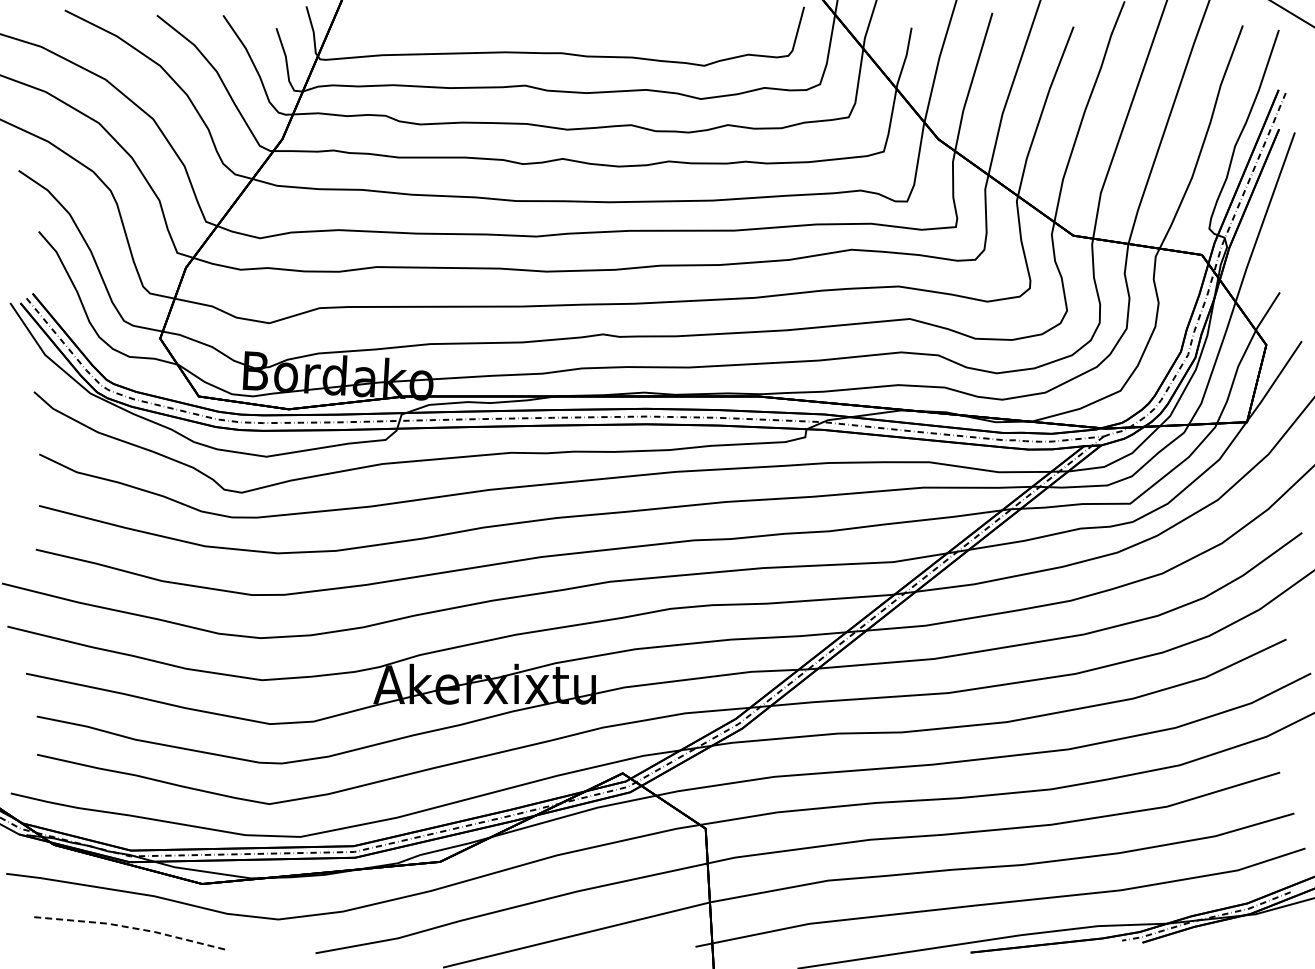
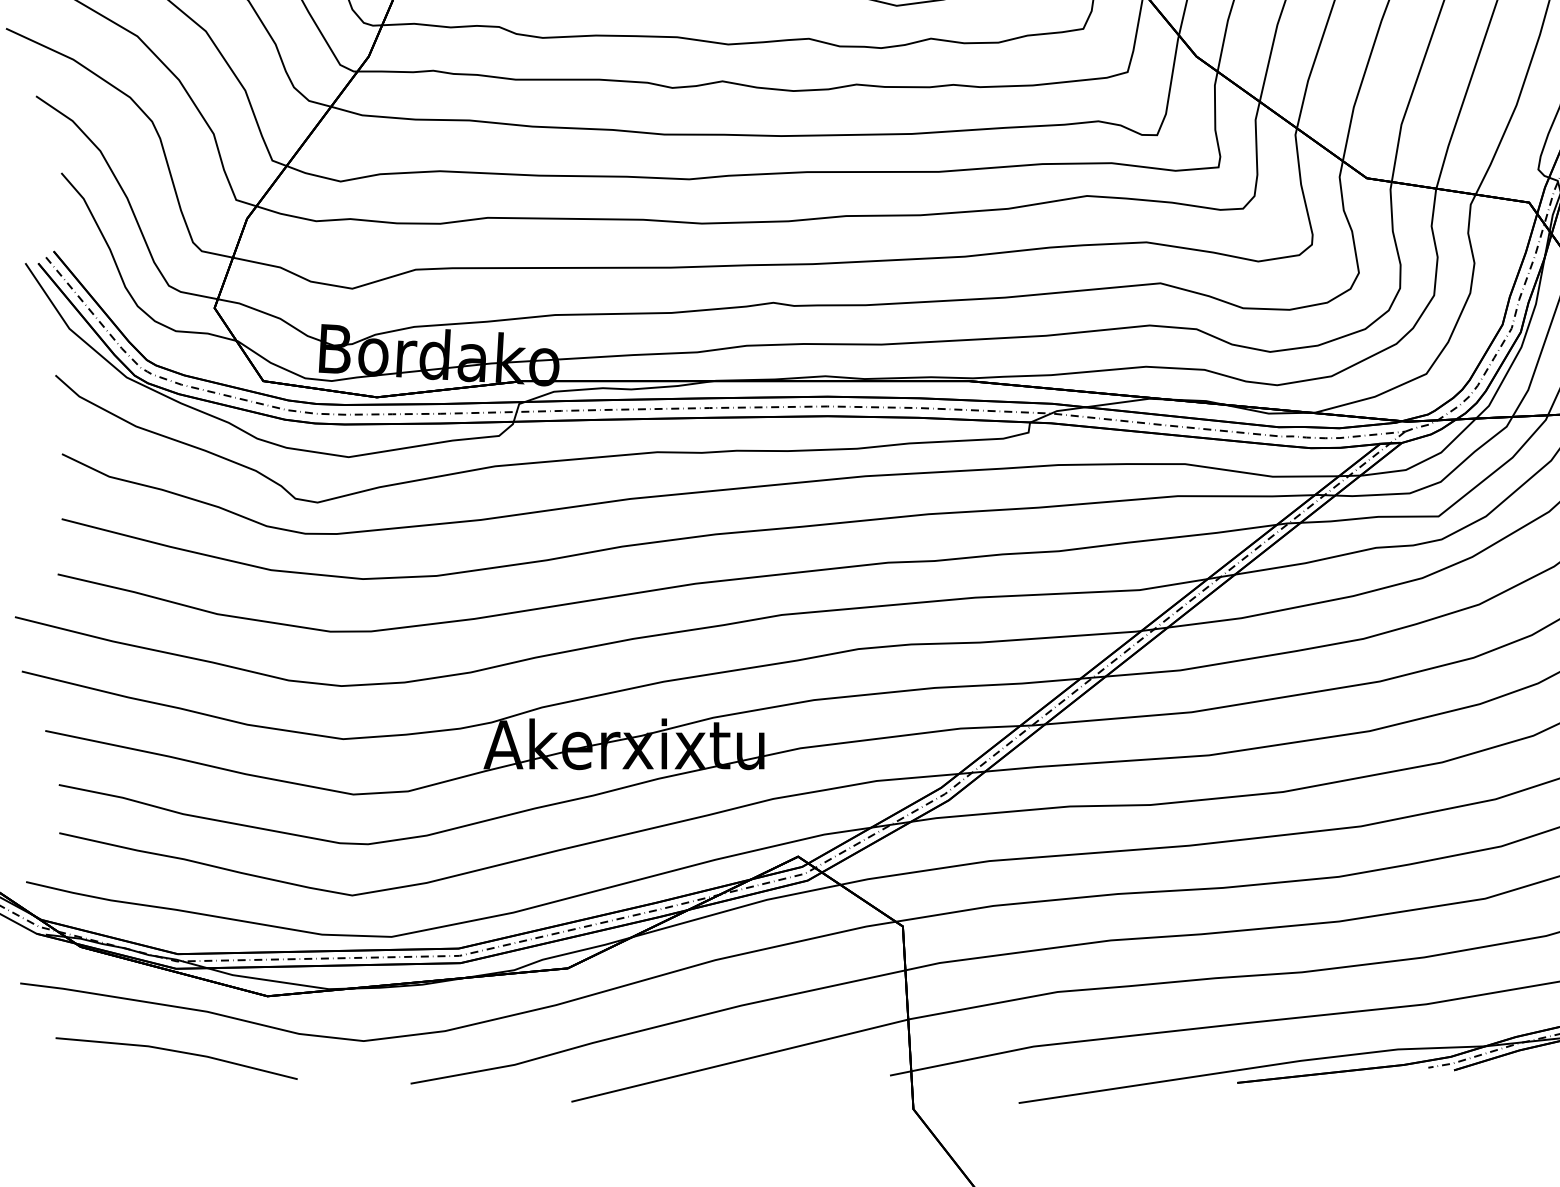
line: (131, 927) -> (178, 1051), dashed -> solid

